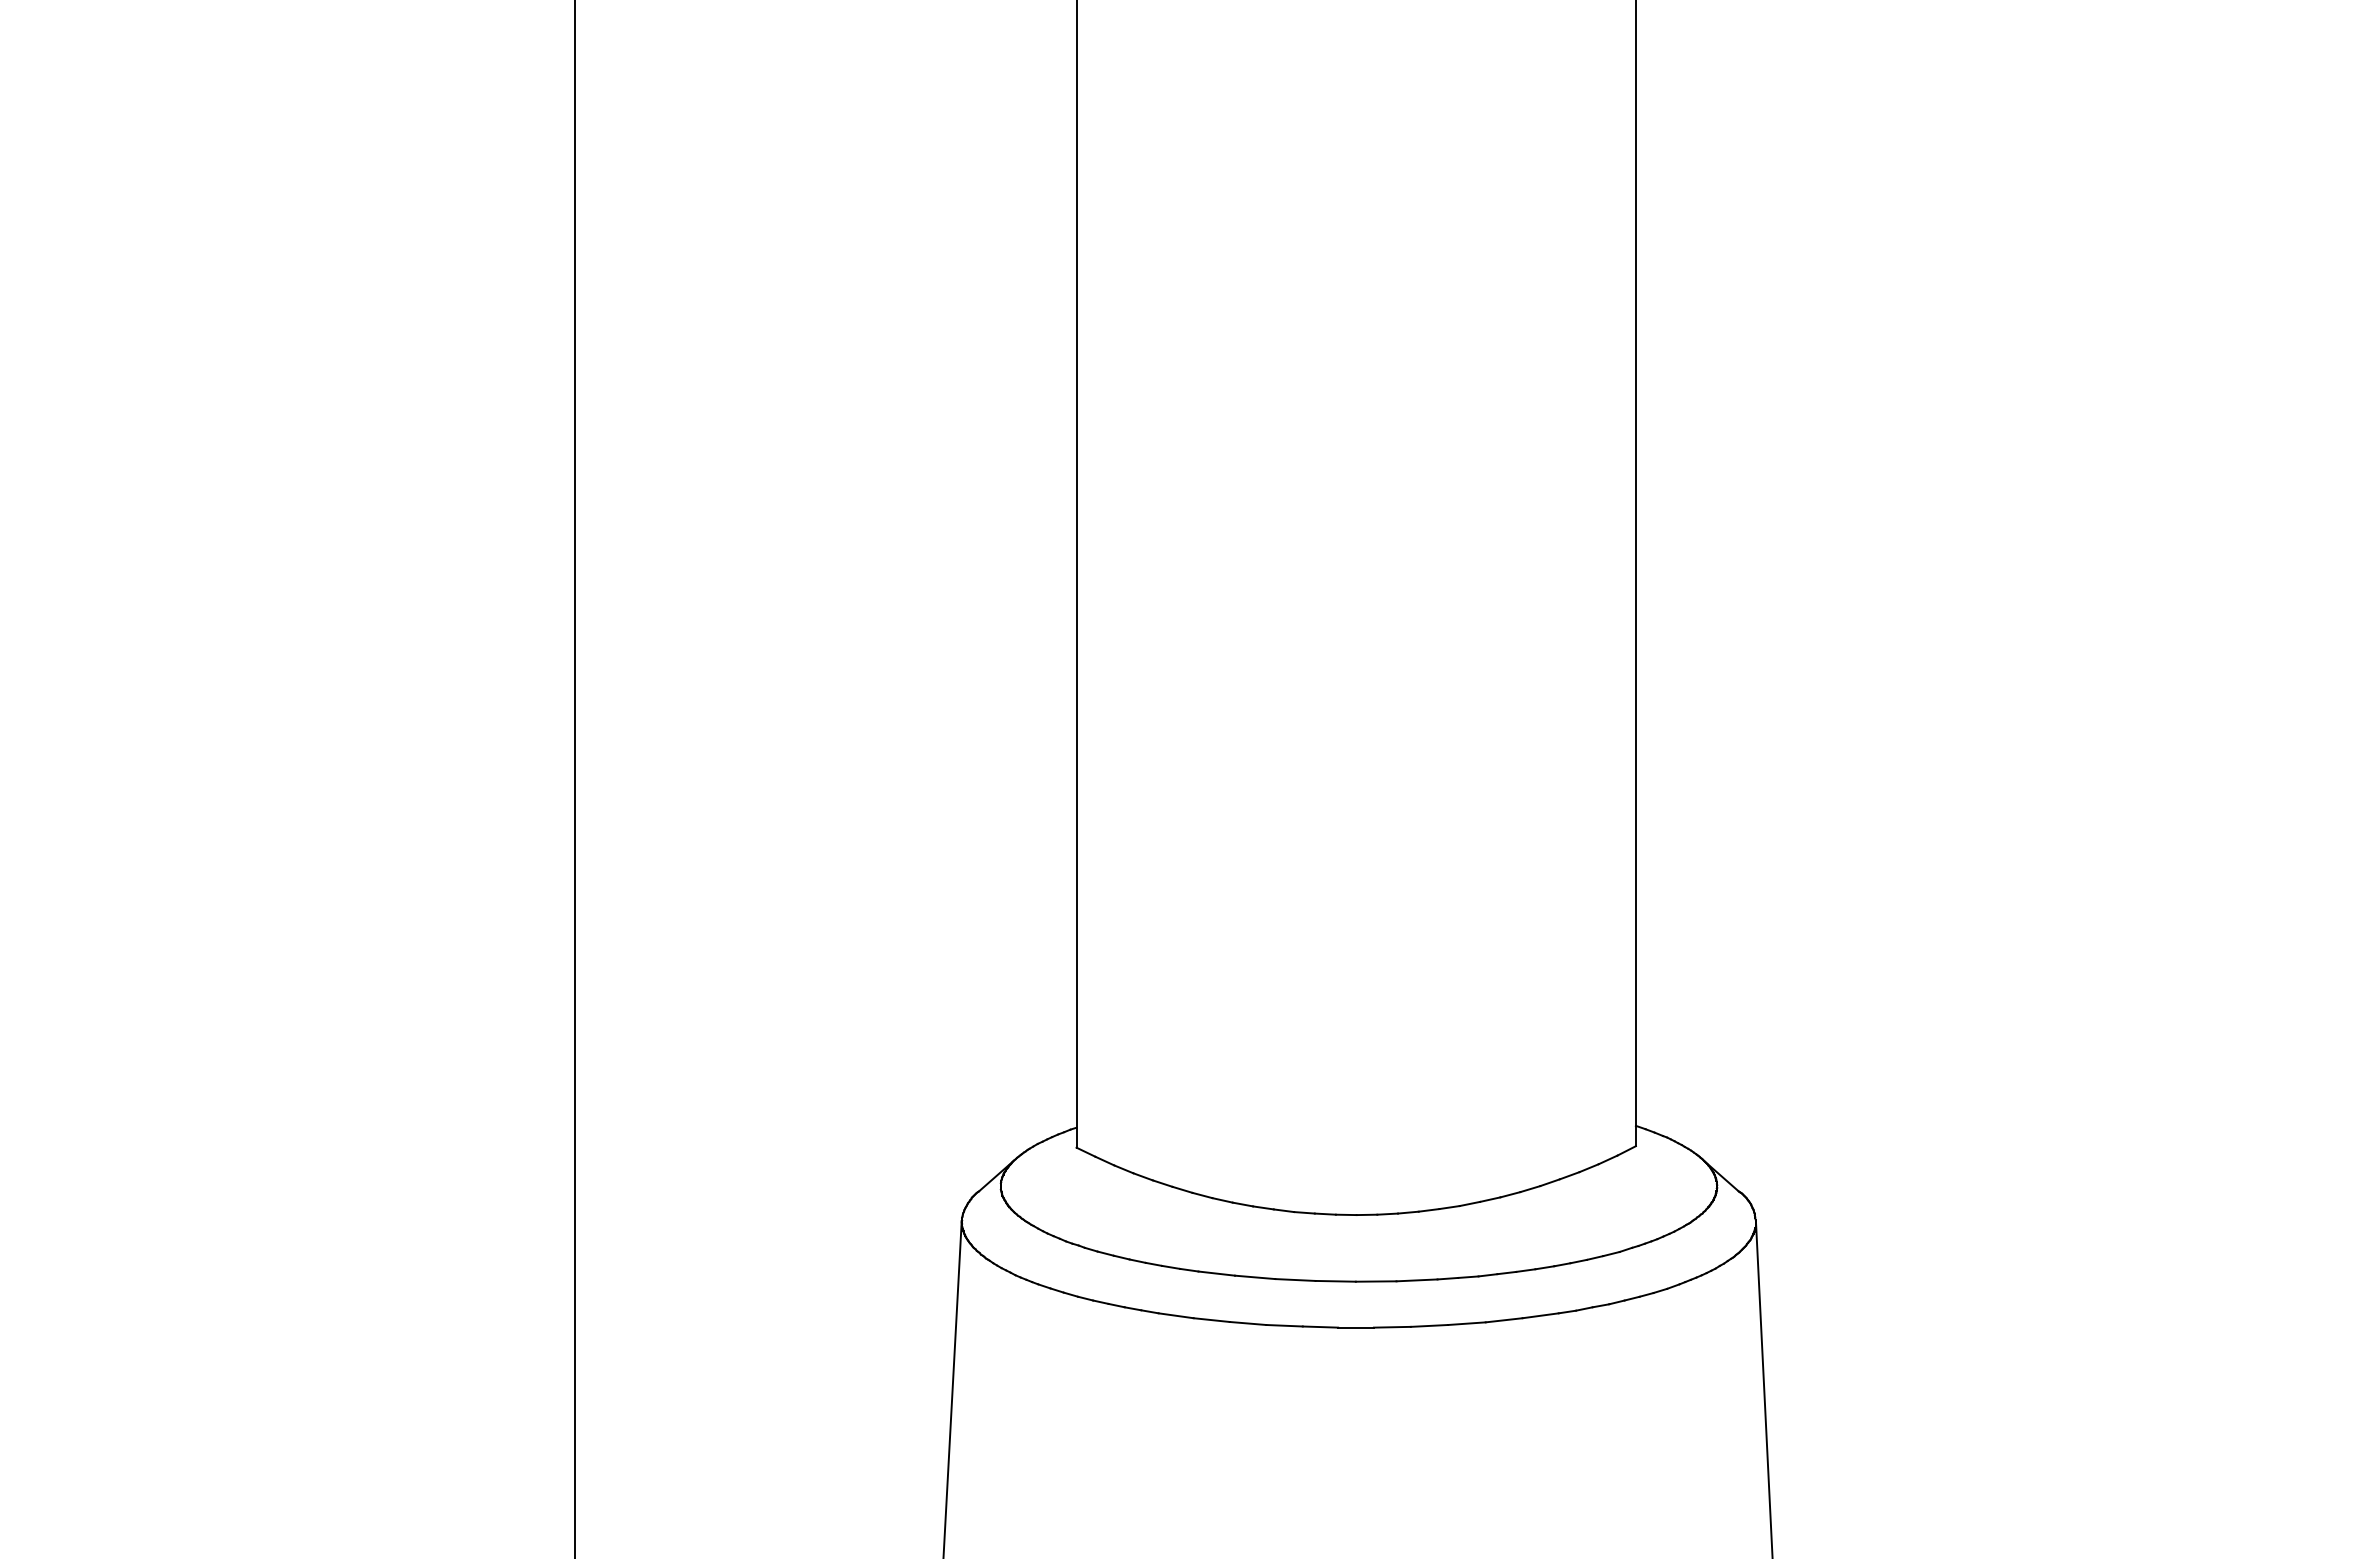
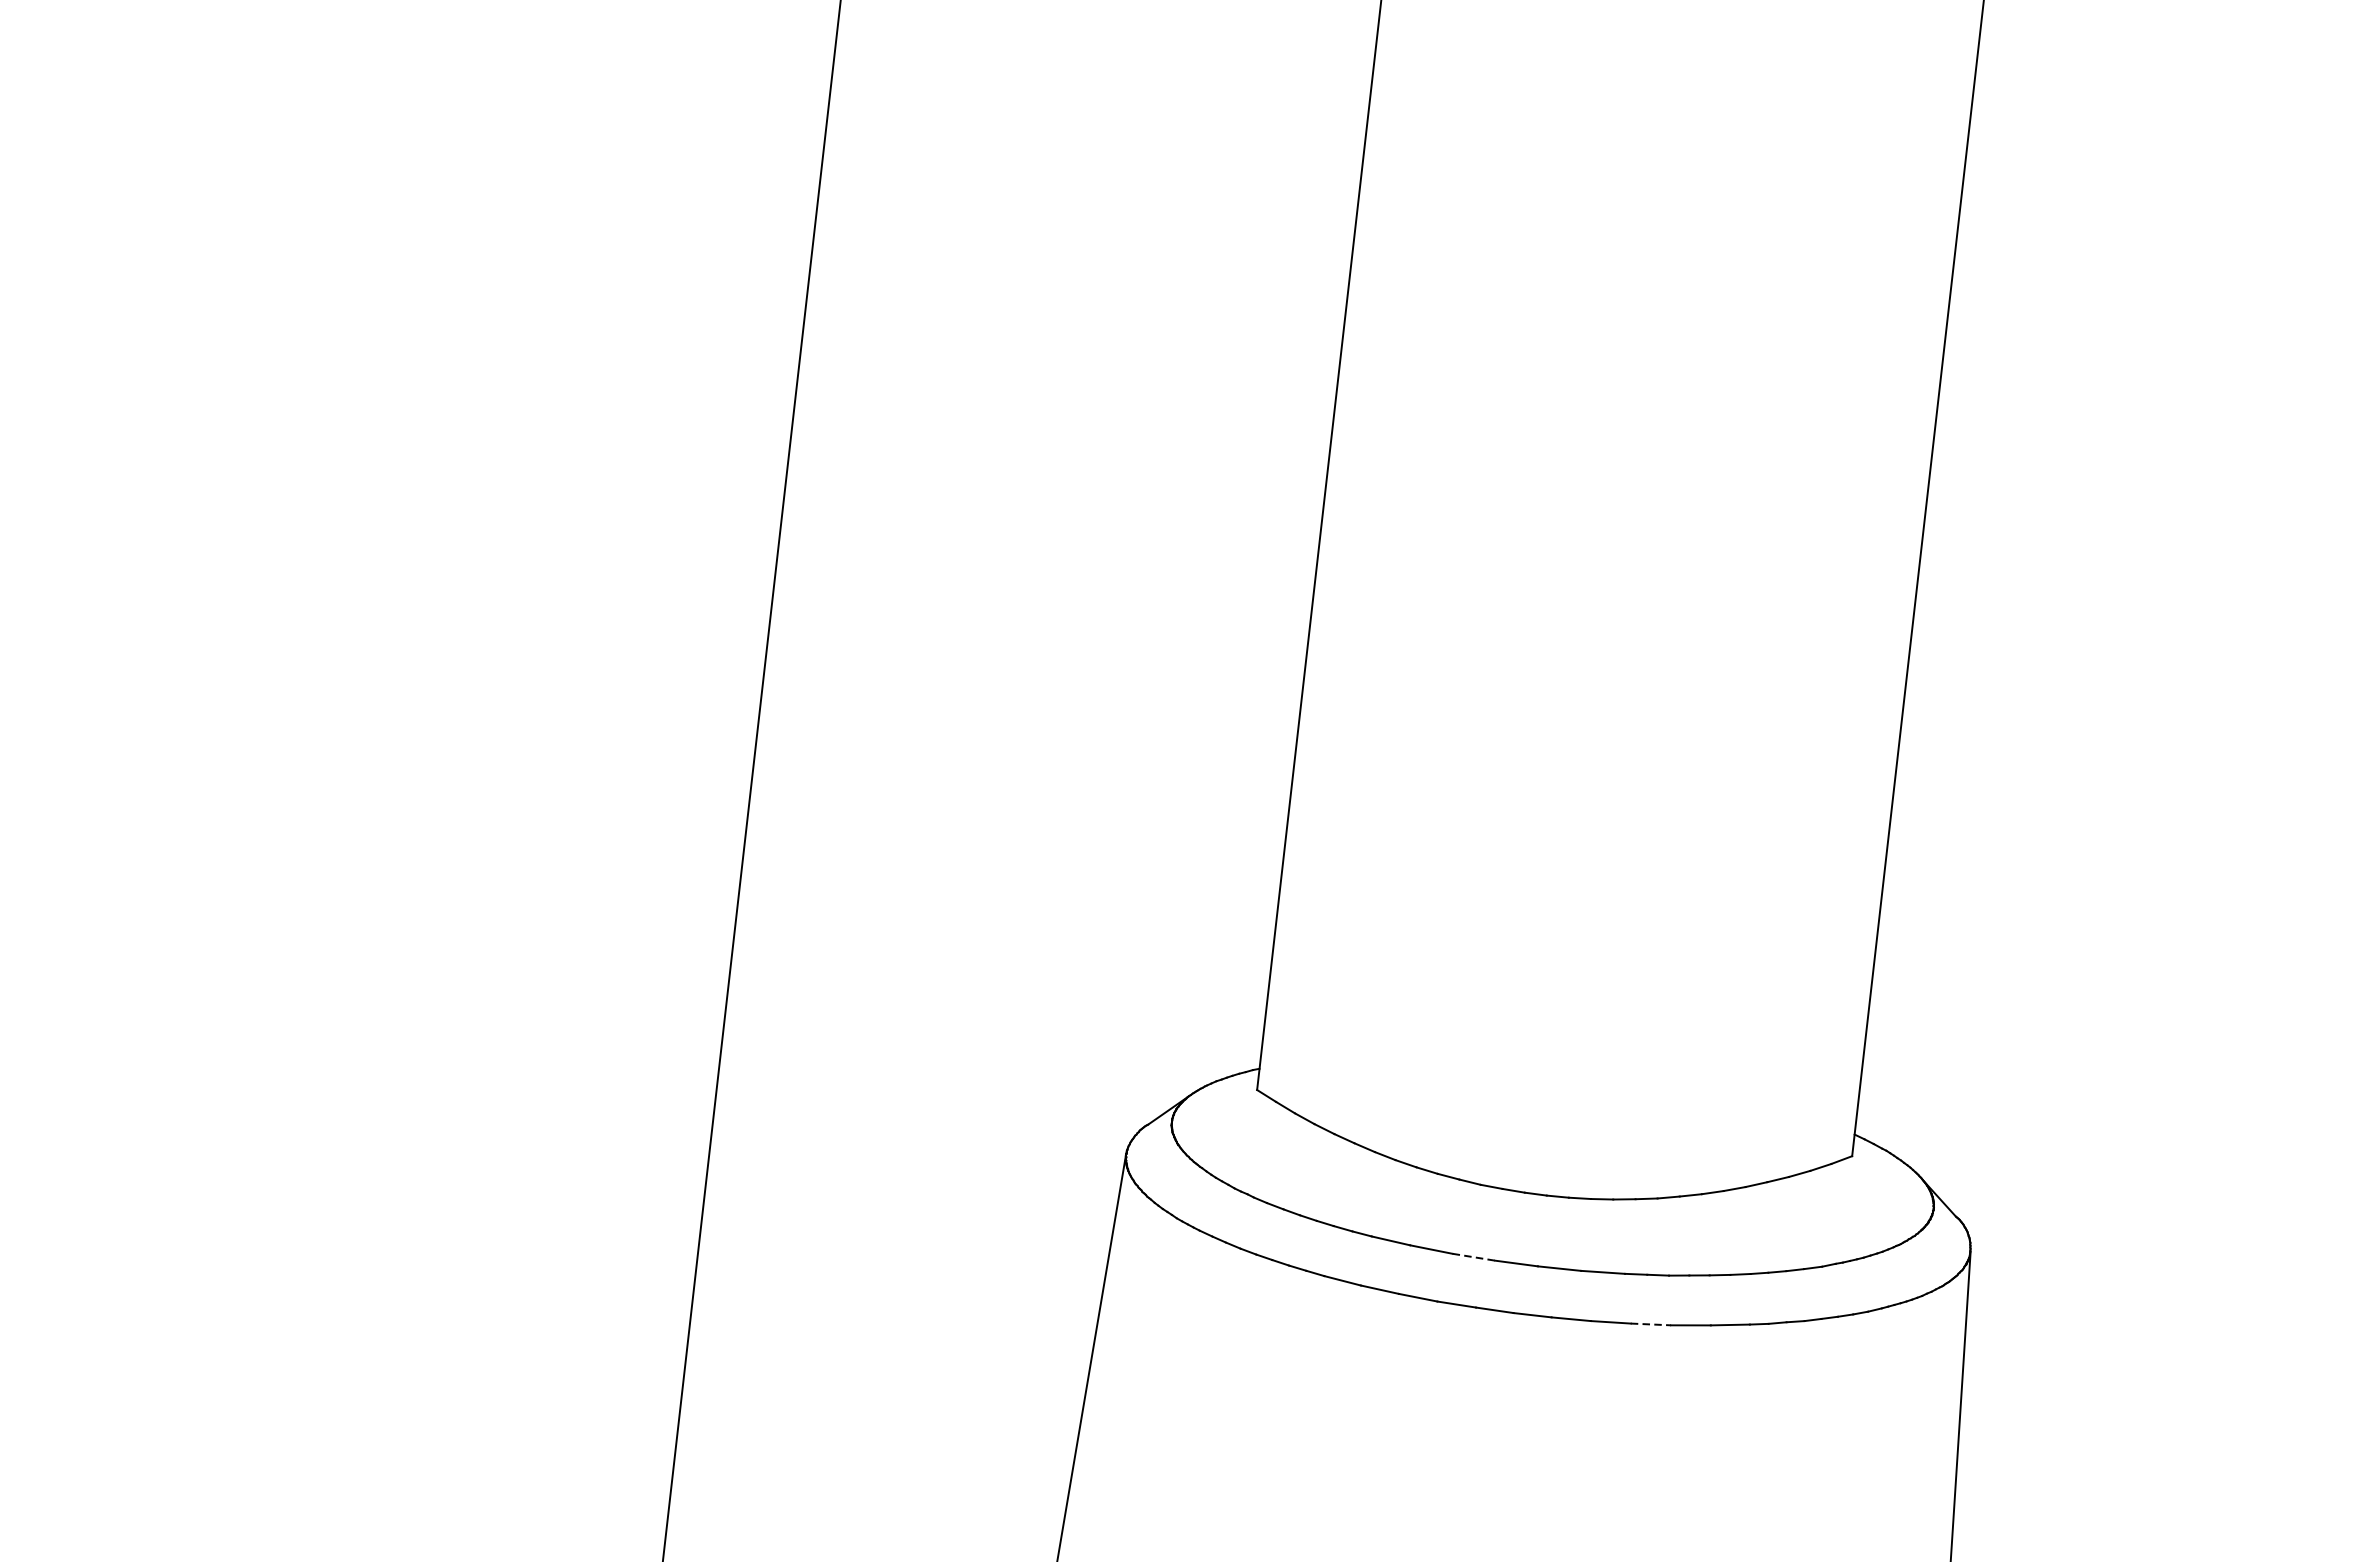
line: (1295, 1280) -> (1473, 1257), solid -> dashed
line: (1466, 1323) -> (1650, 1324), solid -> dashed

